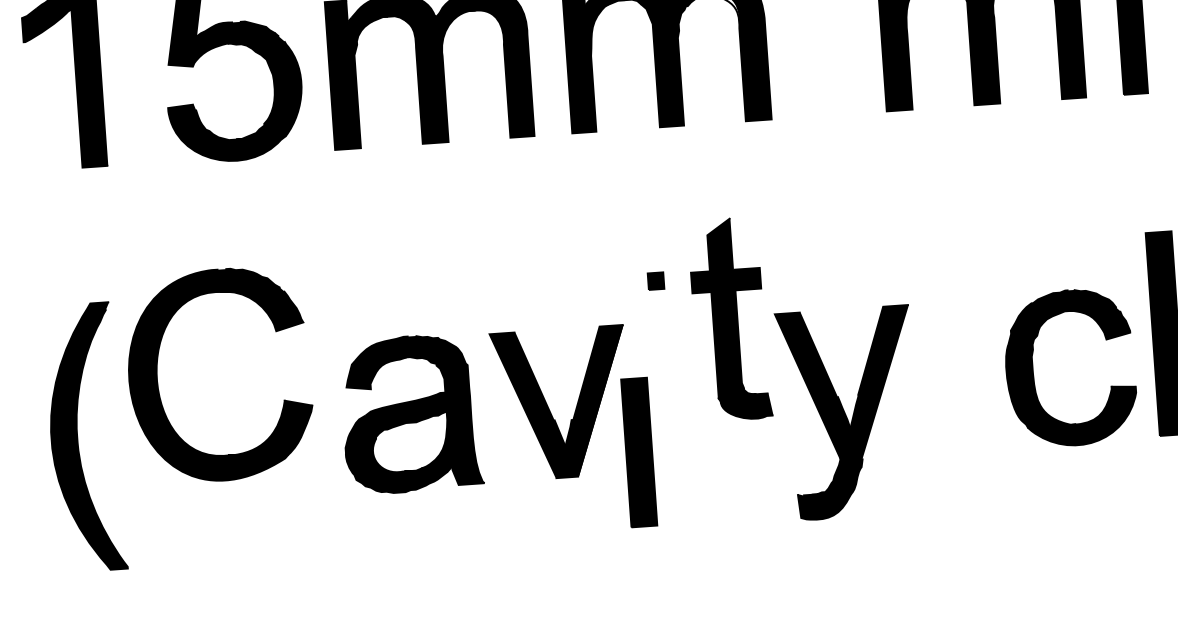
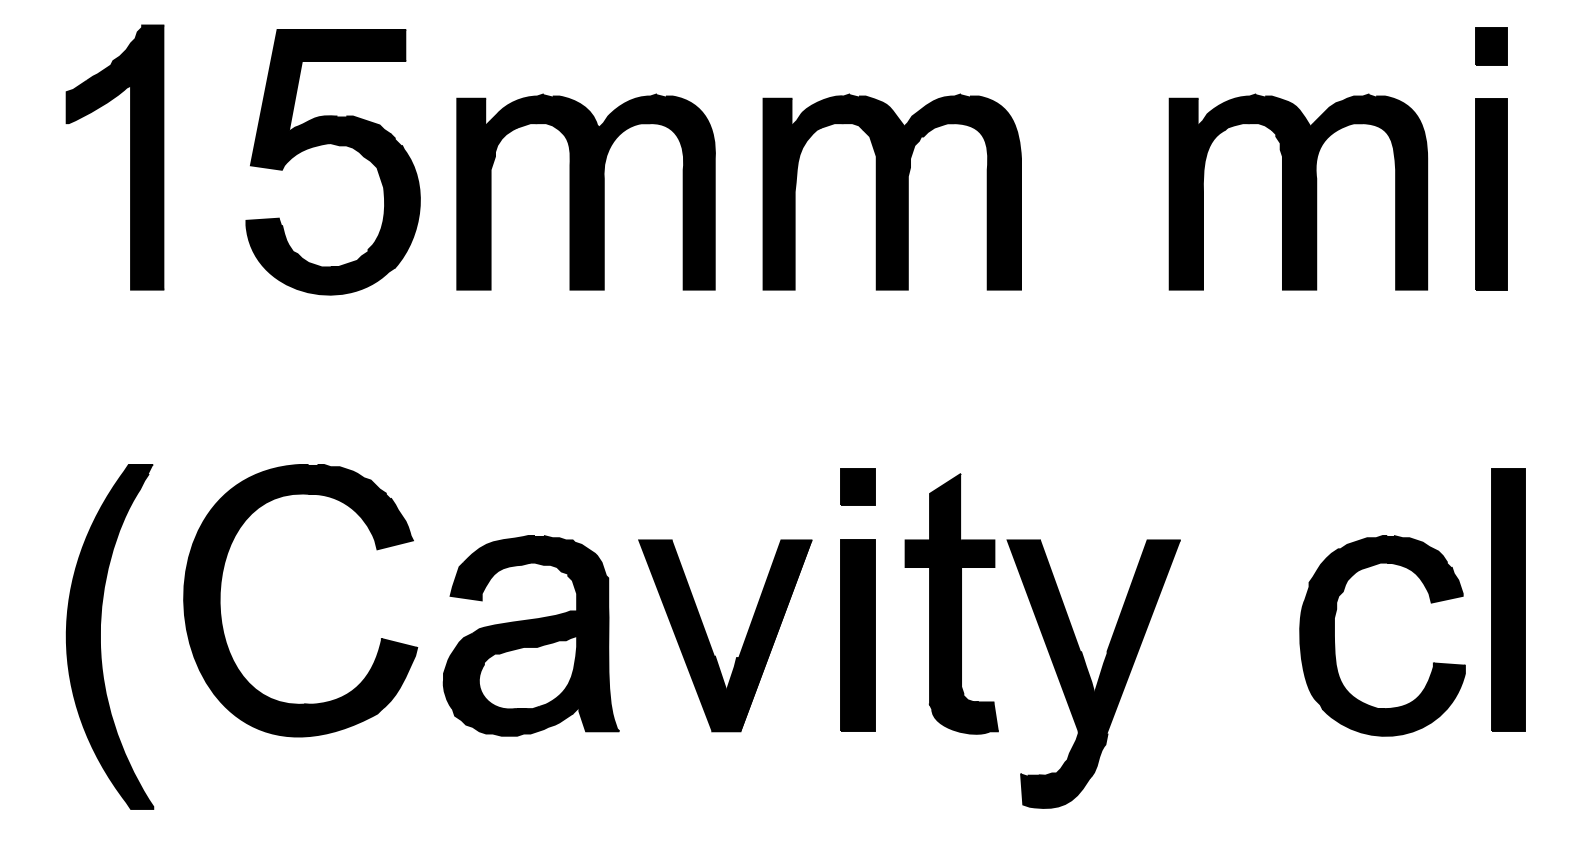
part: (655, 280) -> (857, 486), size x1.67
part: (729, 319) -> (951, 603), moved
part: (157, 379) -> (220, 600), moved
part: (638, 452) -> (857, 635), moved

